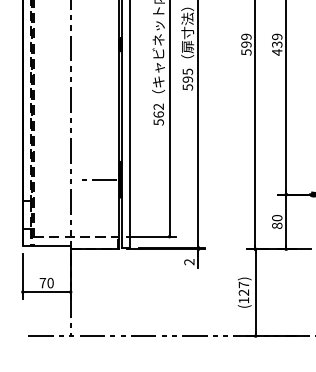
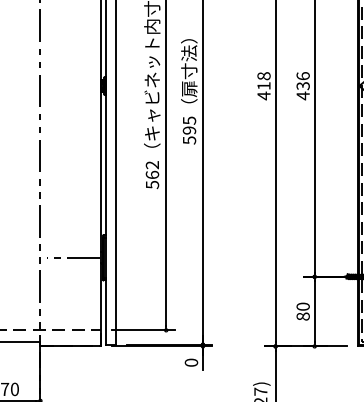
text: (277, 36) -> (303, 75), 439 -> 436
text: (246, 44) -> (264, 85), 599 -> 418
text: (189, 262) -> (191, 363), 2 -> 0

